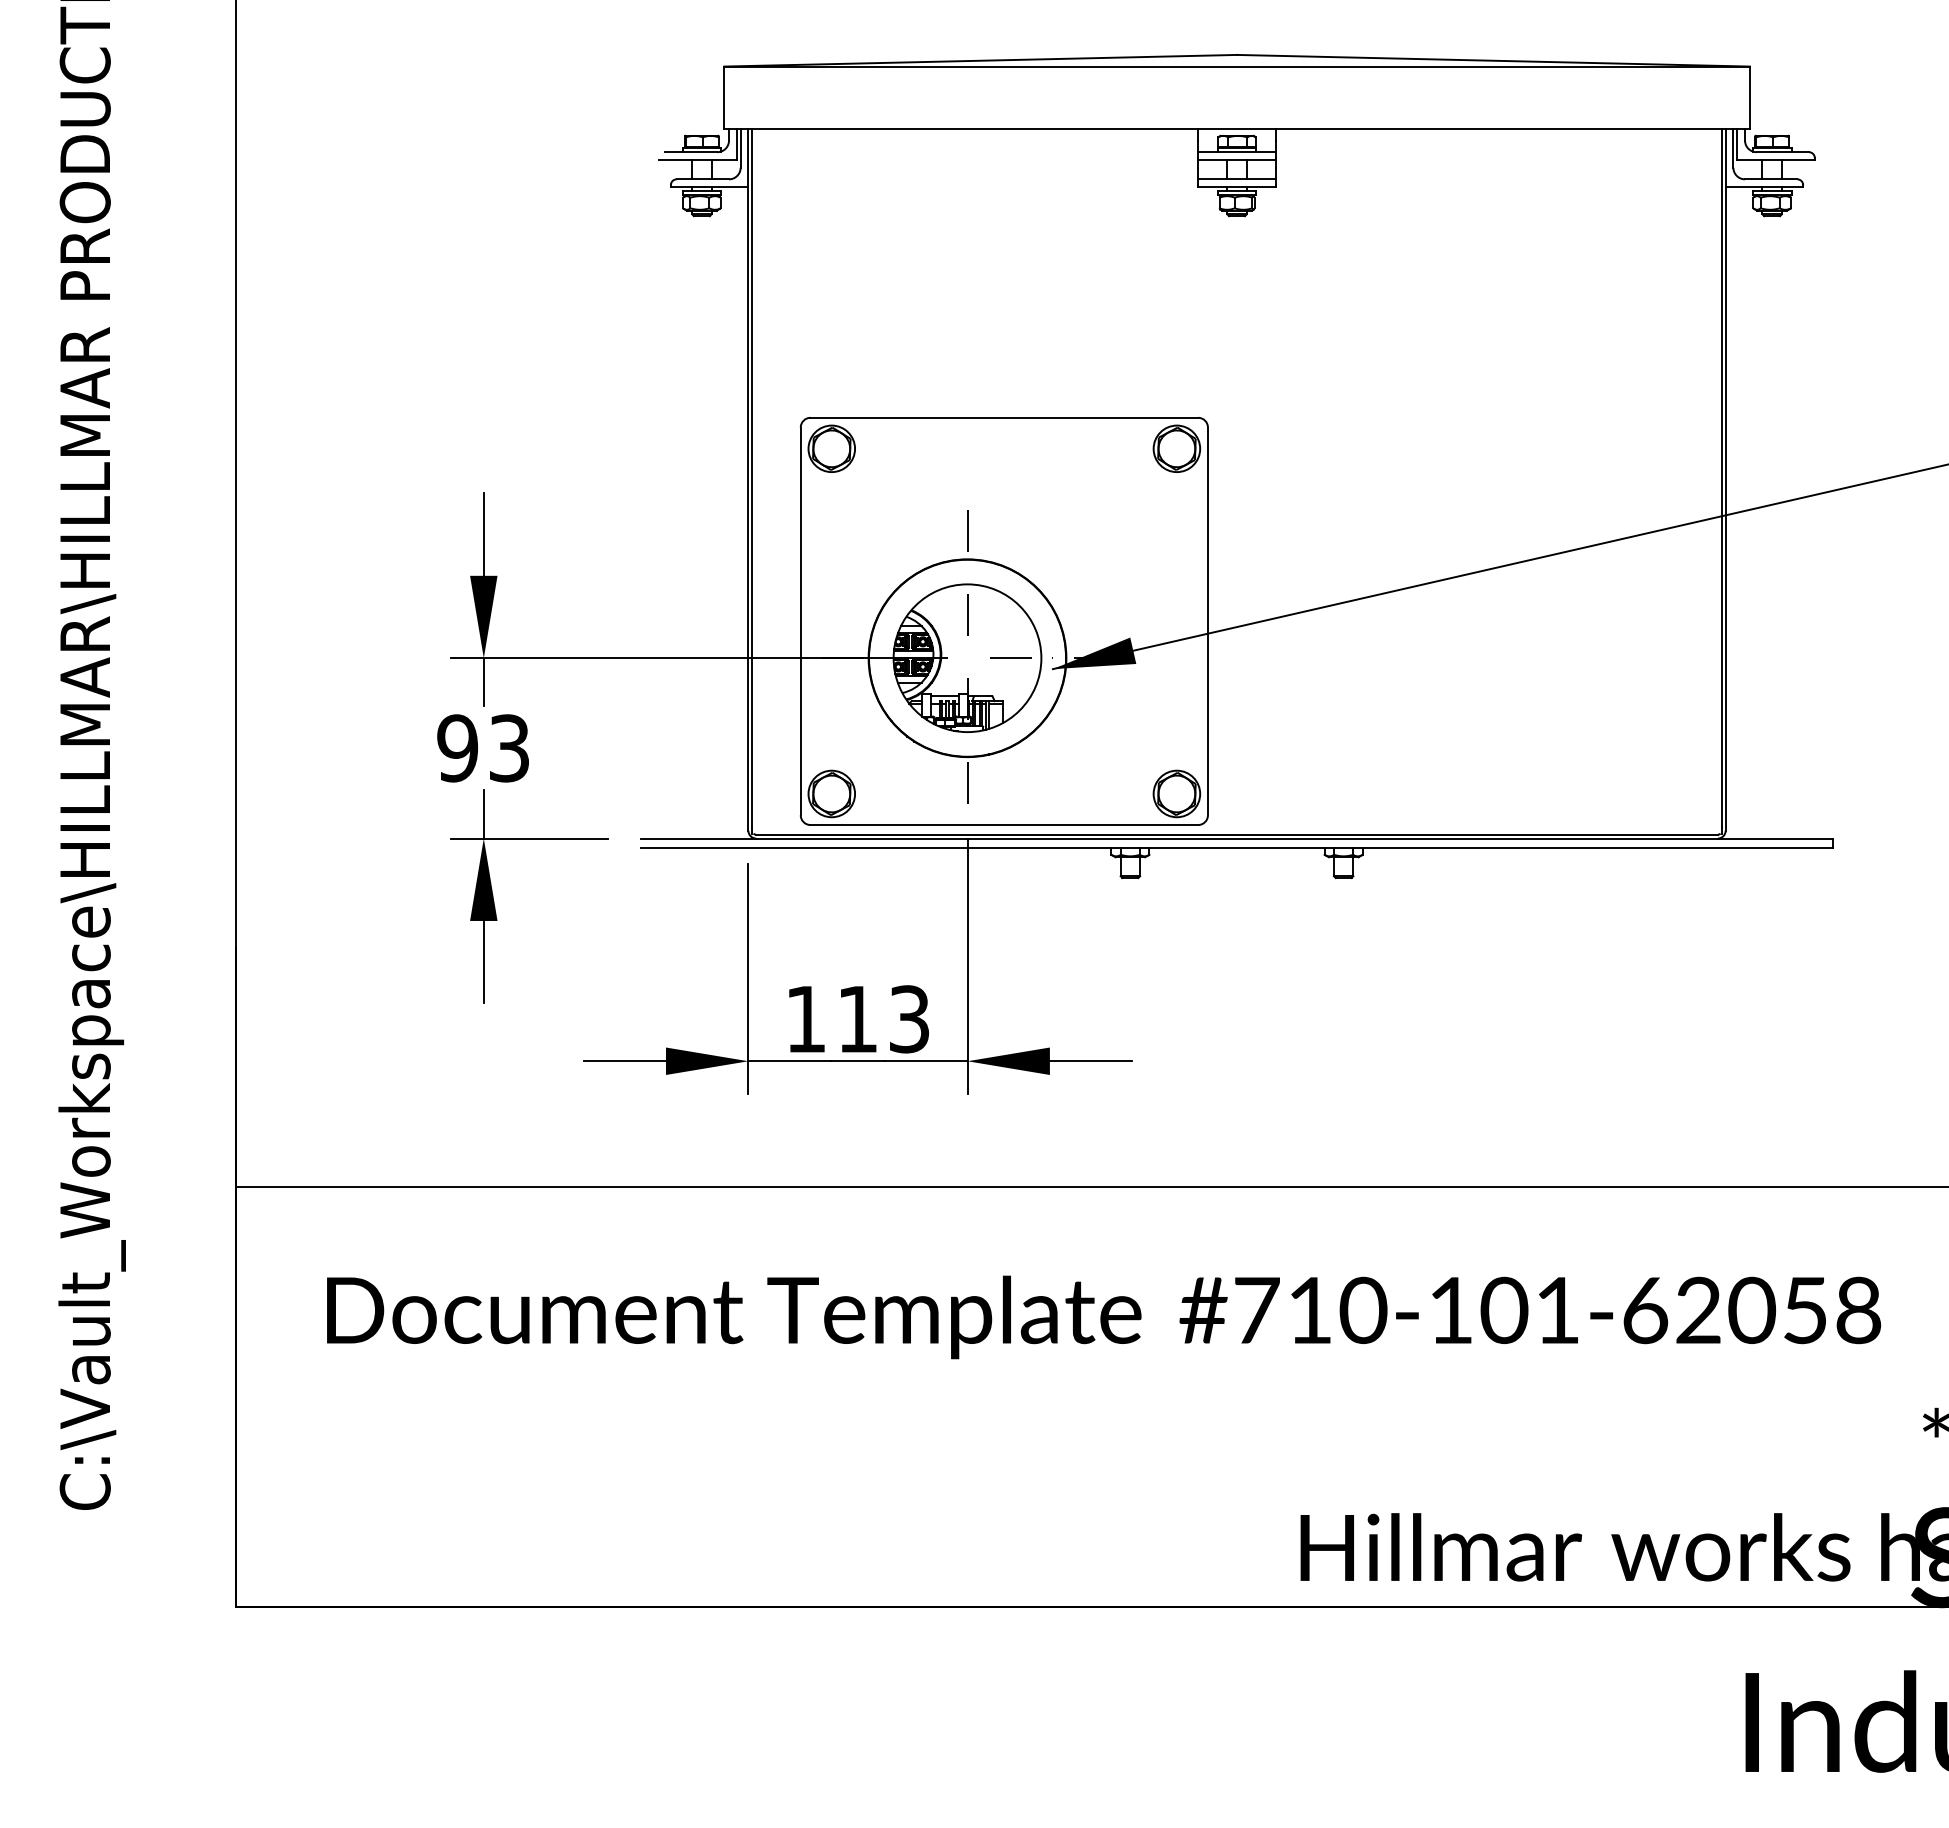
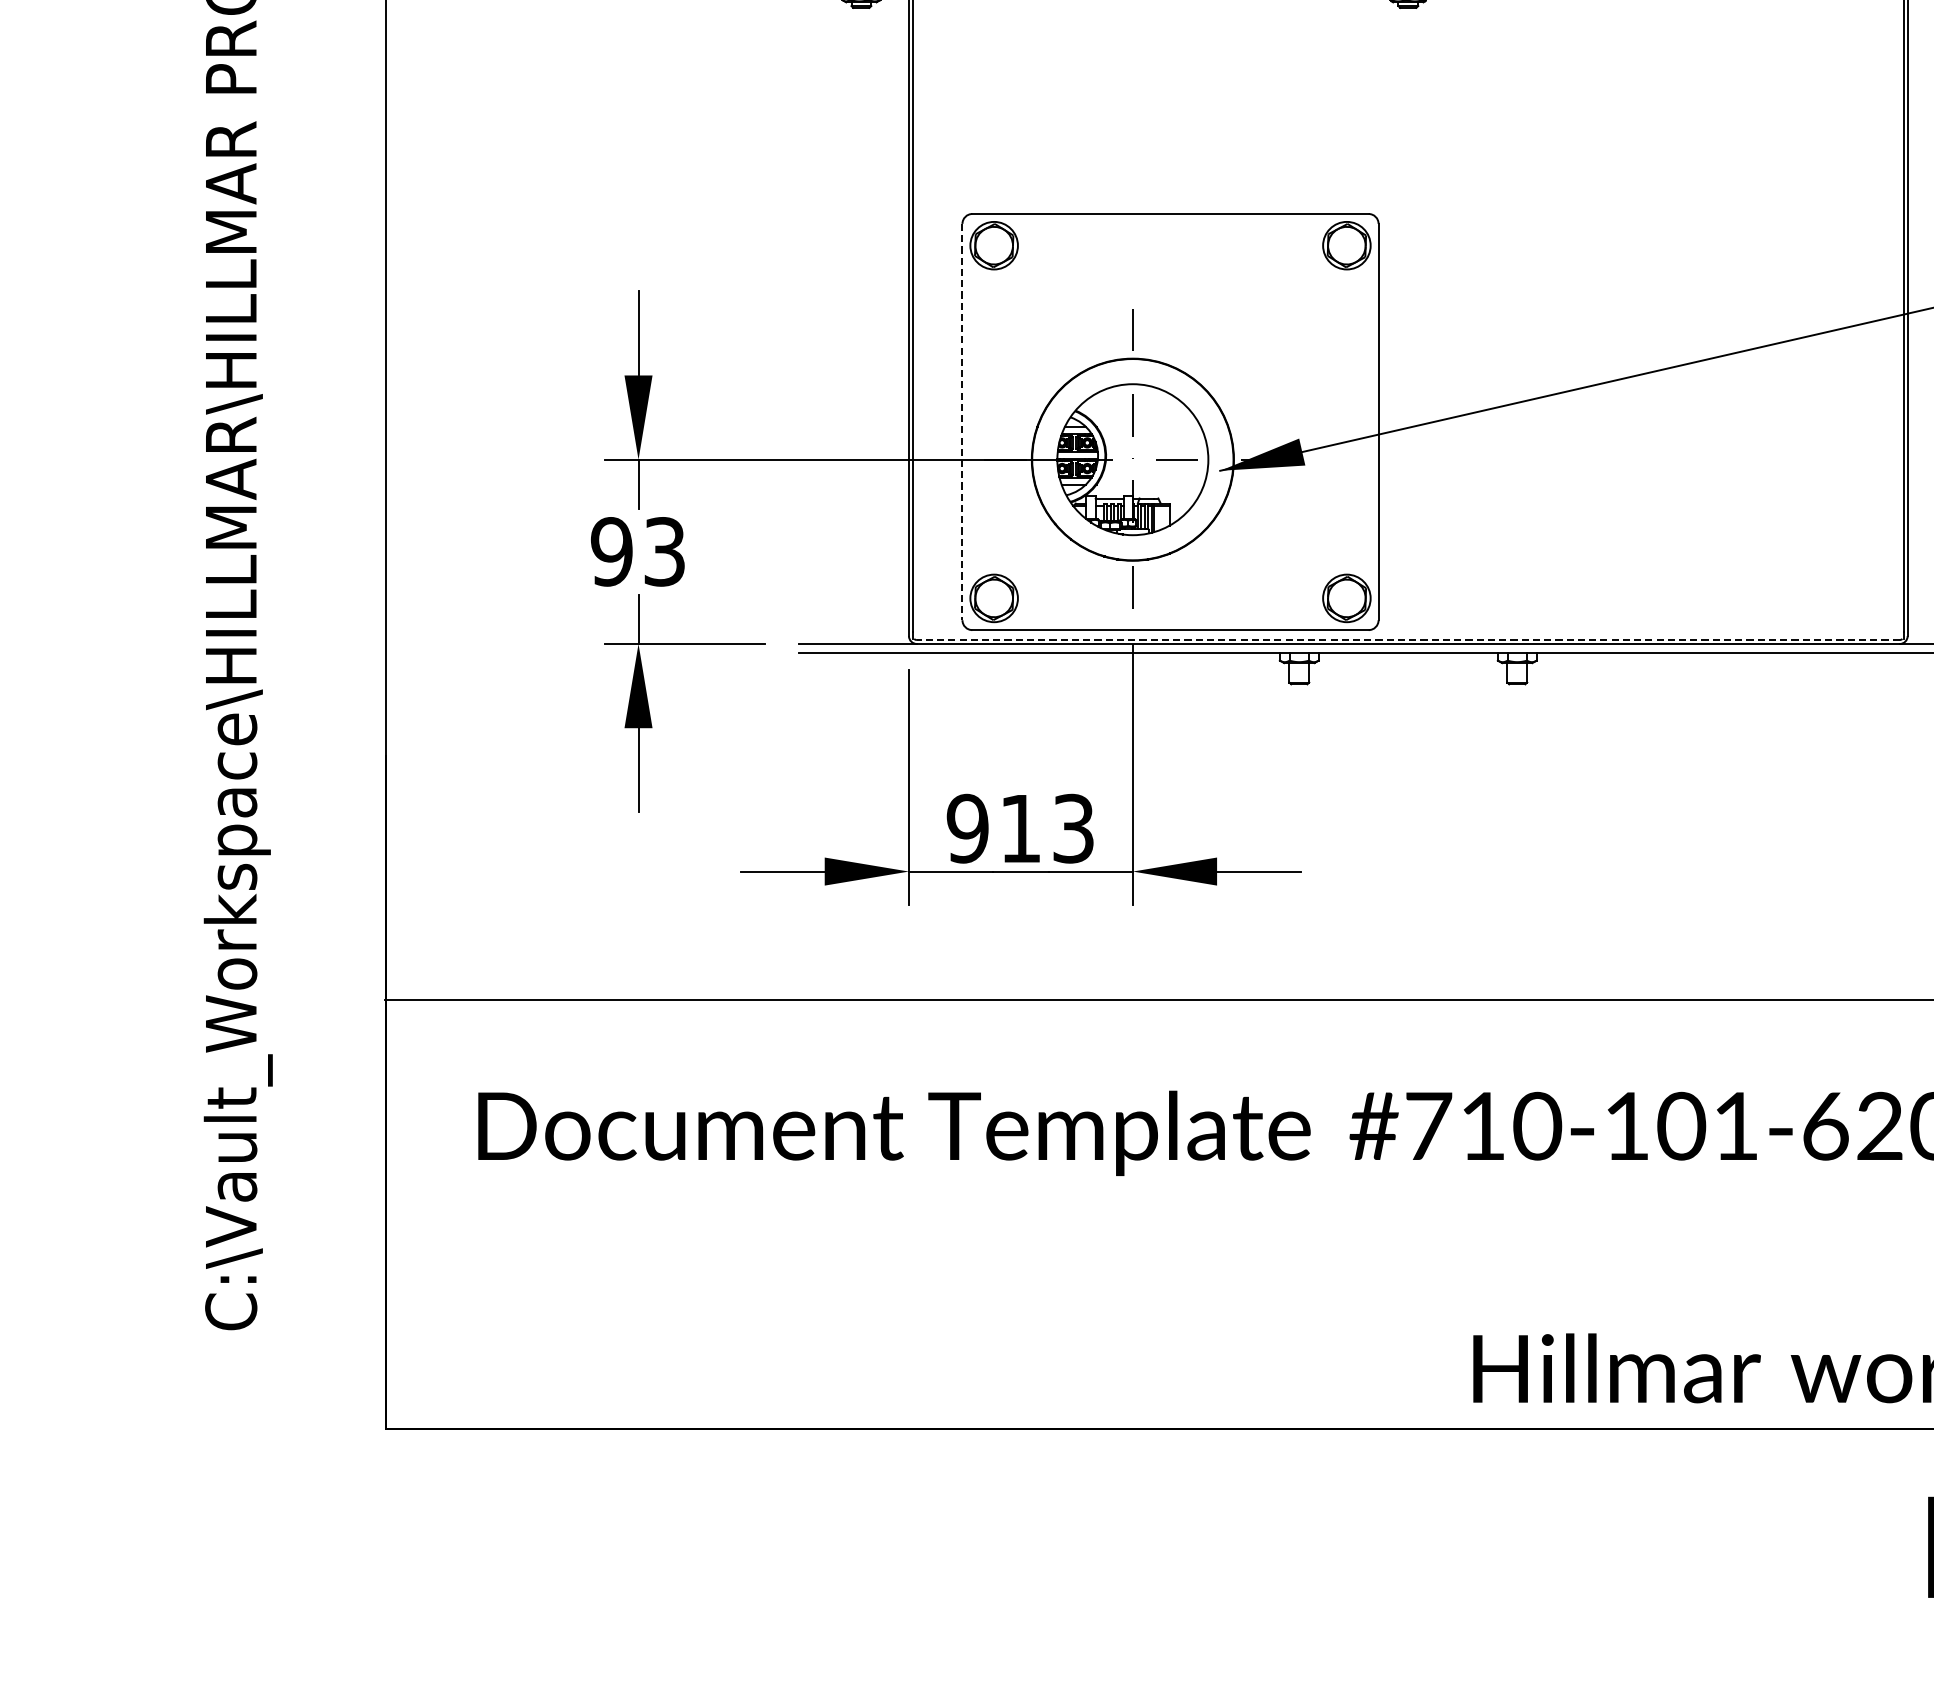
line: (800, 621) -> (962, 422), solid -> dashed
line: (1237, 834) -> (1408, 639), solid -> dashed
text: (805, 1019) -> (967, 828), 113 -> 913

